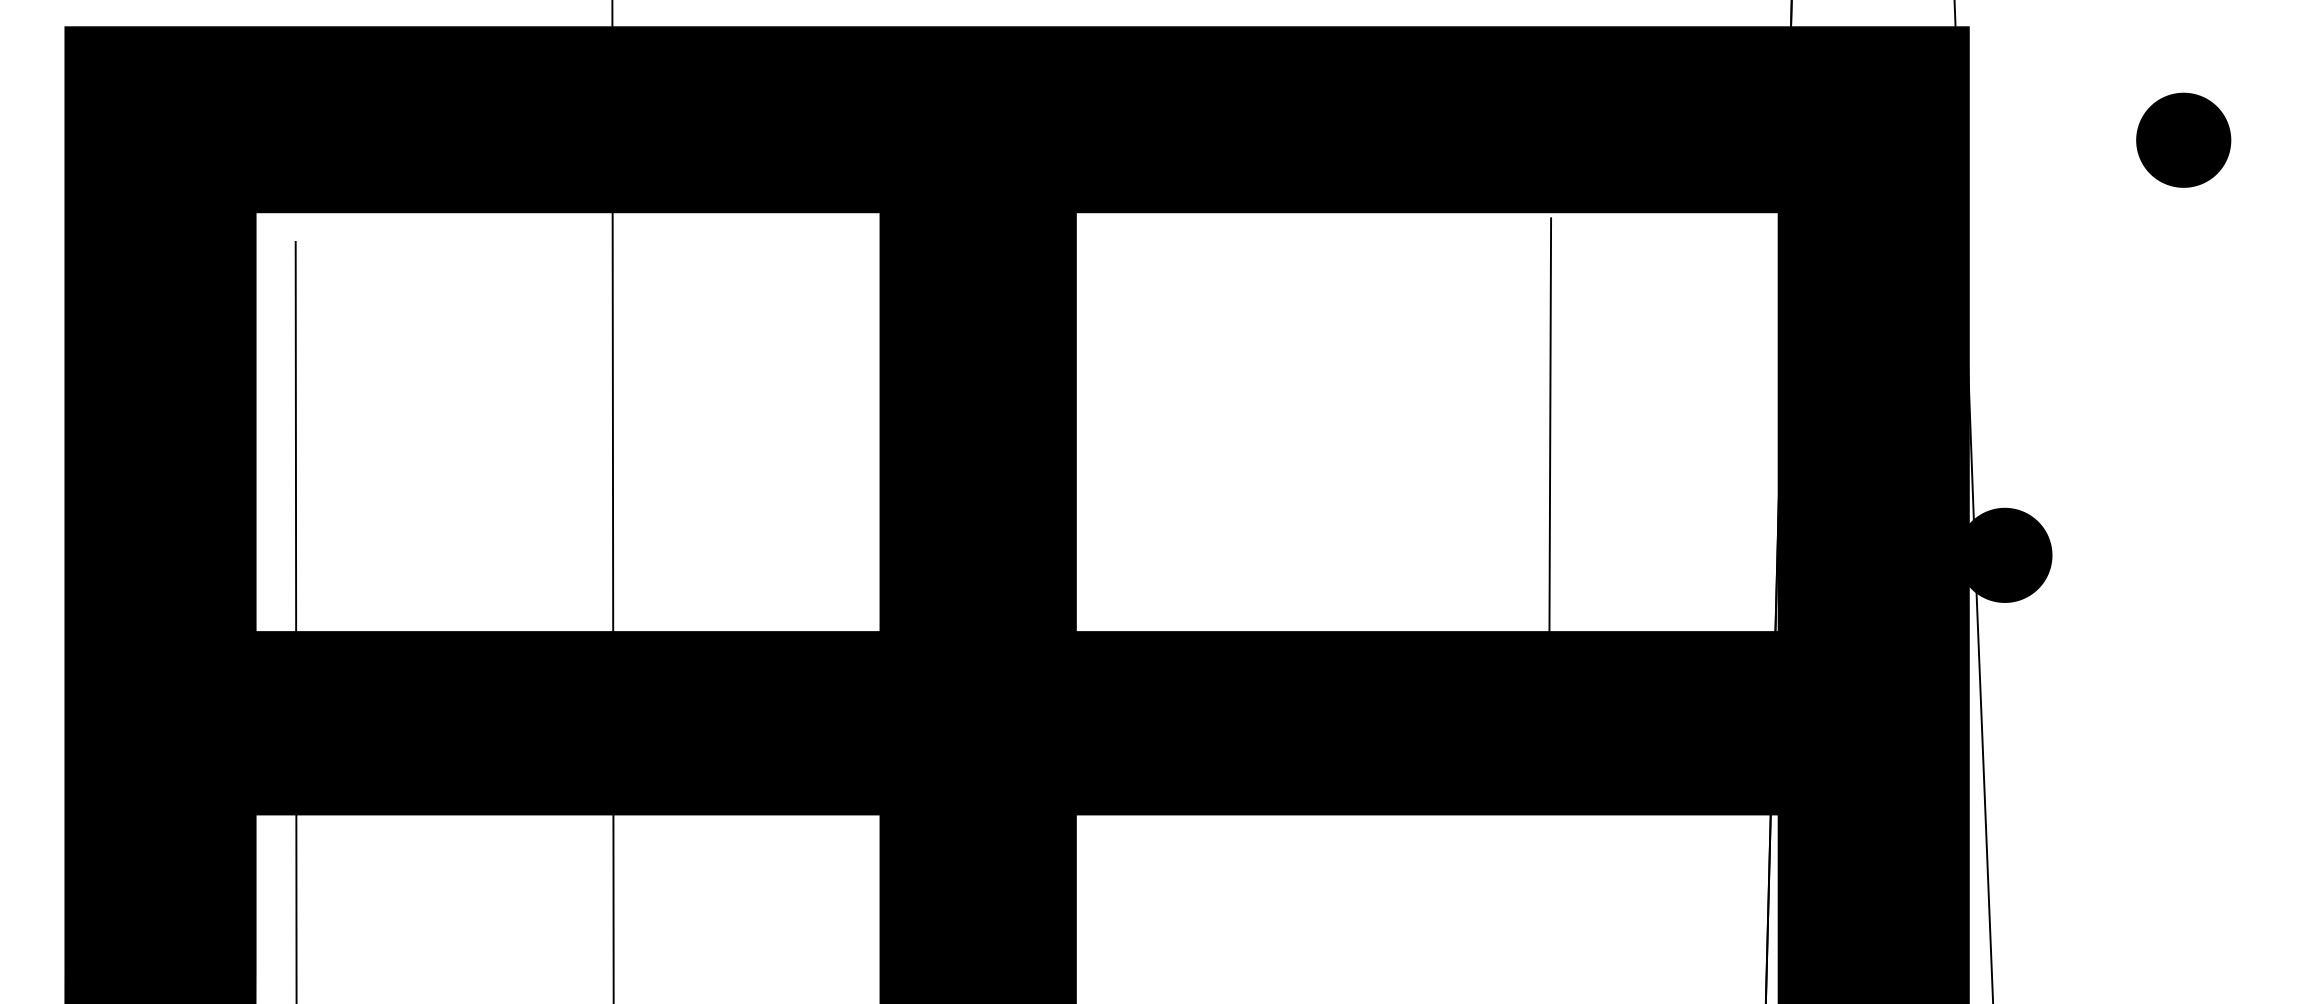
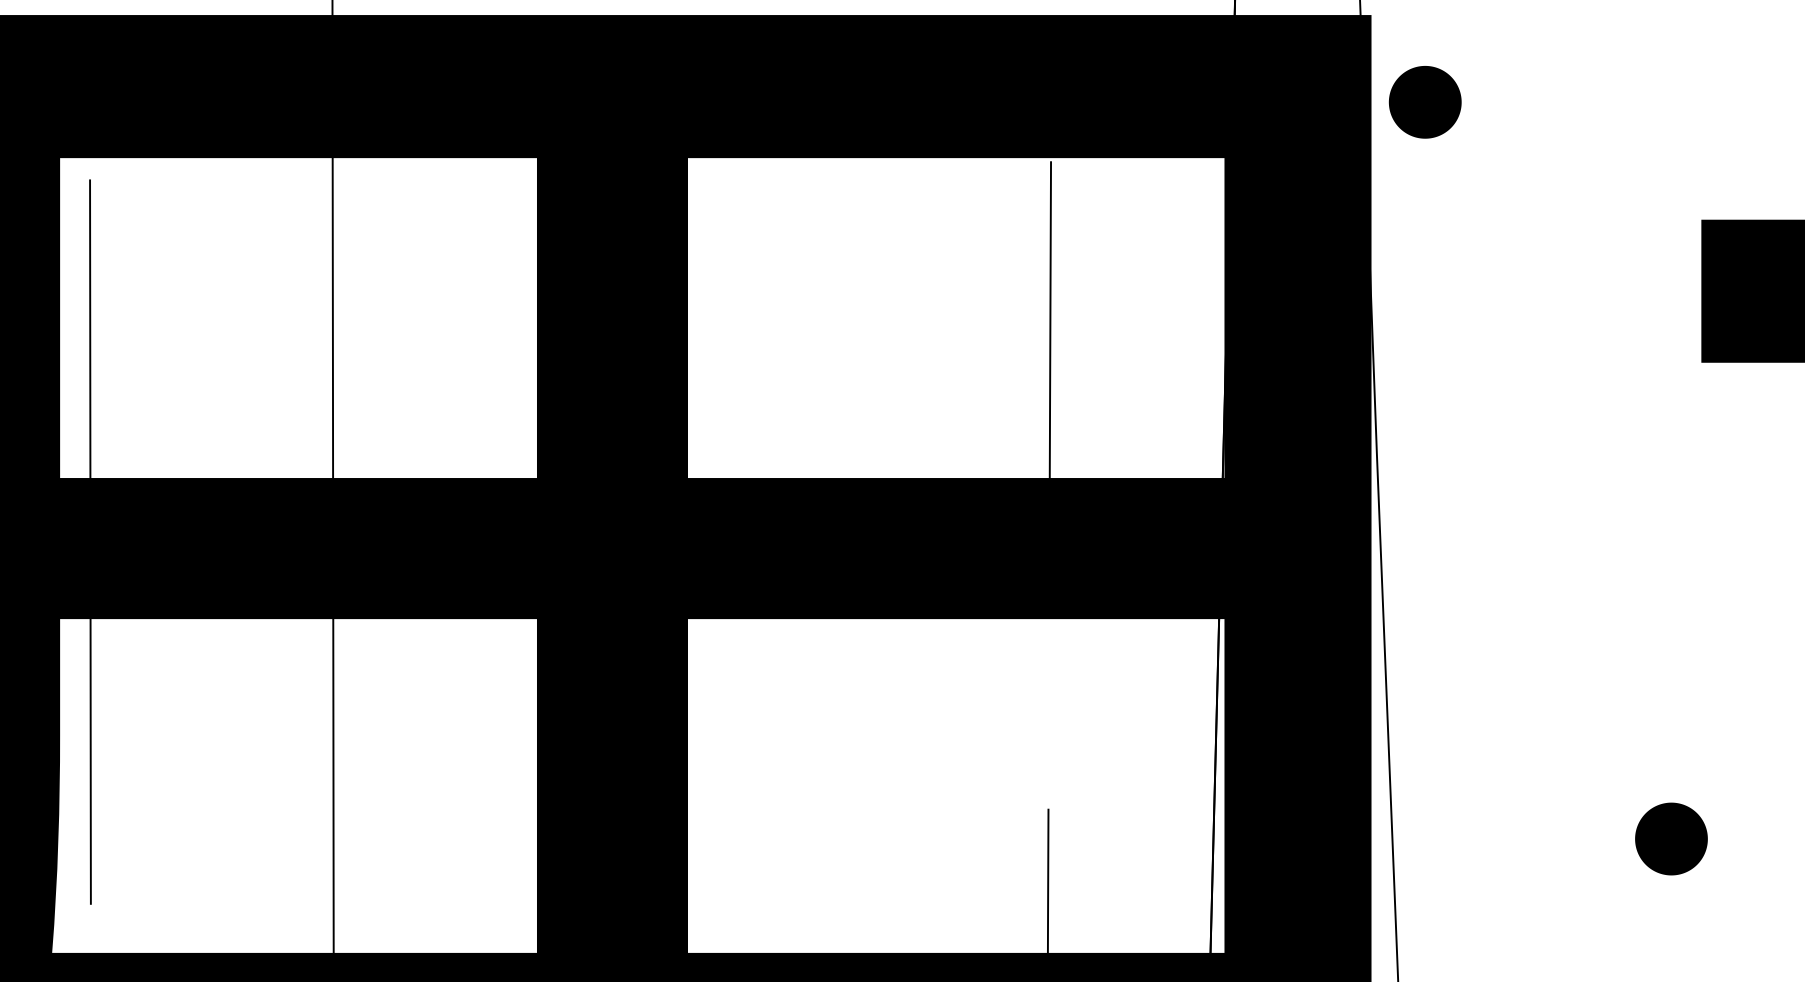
part: (2182, 140) -> (1424, 102), moved
fill: (2003, 554) -> (1397, 419), removed

